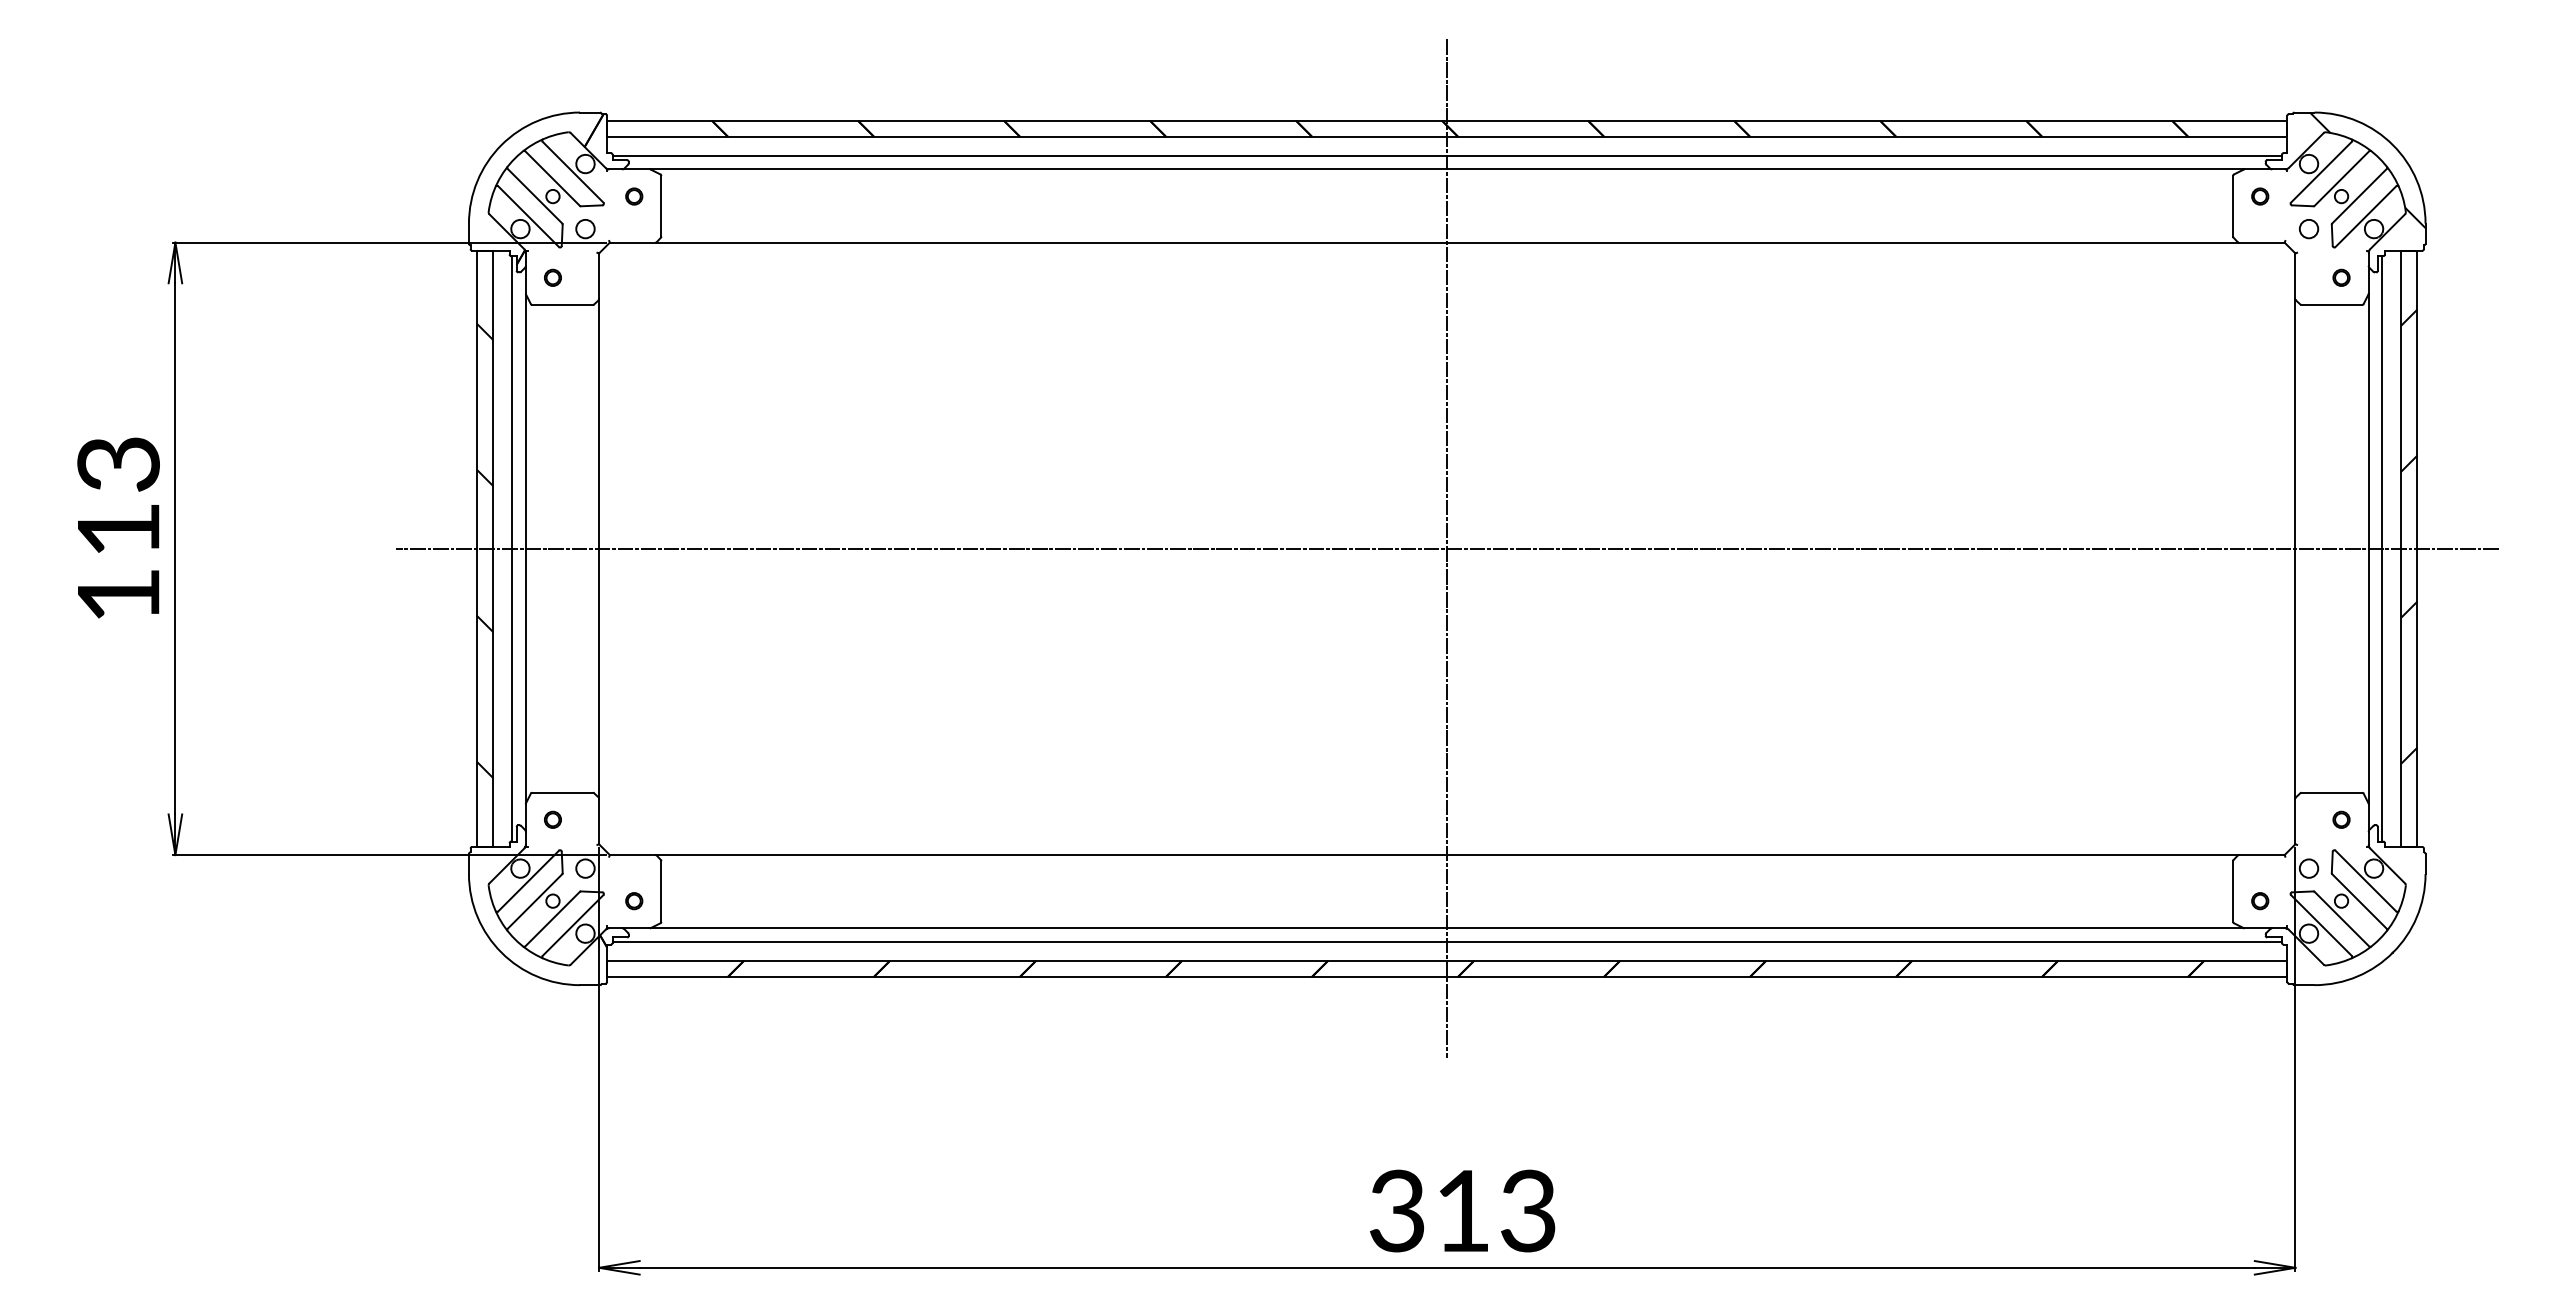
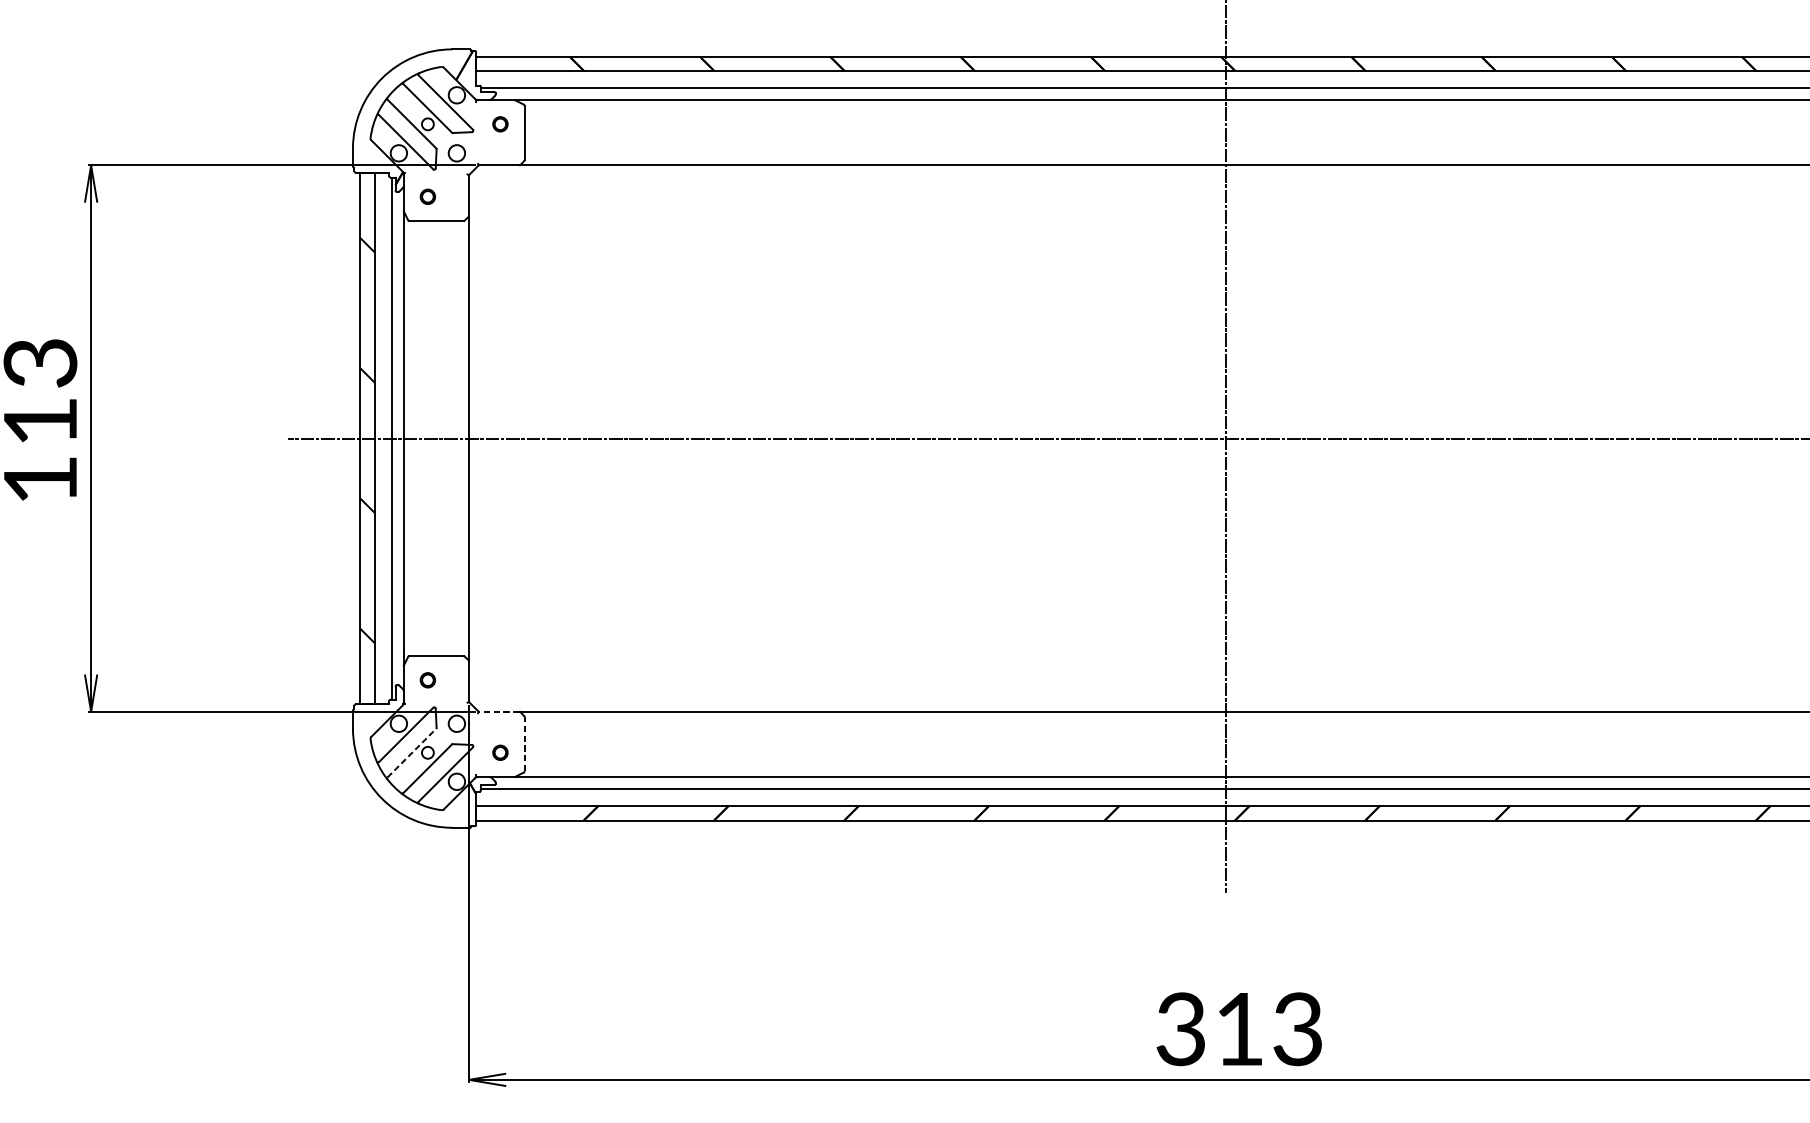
line: (632, 855) -> (498, 712), solid -> dashed
line: (661, 890) -> (524, 743), solid -> dashed
line: (534, 901) -> (411, 753), solid -> dashed

